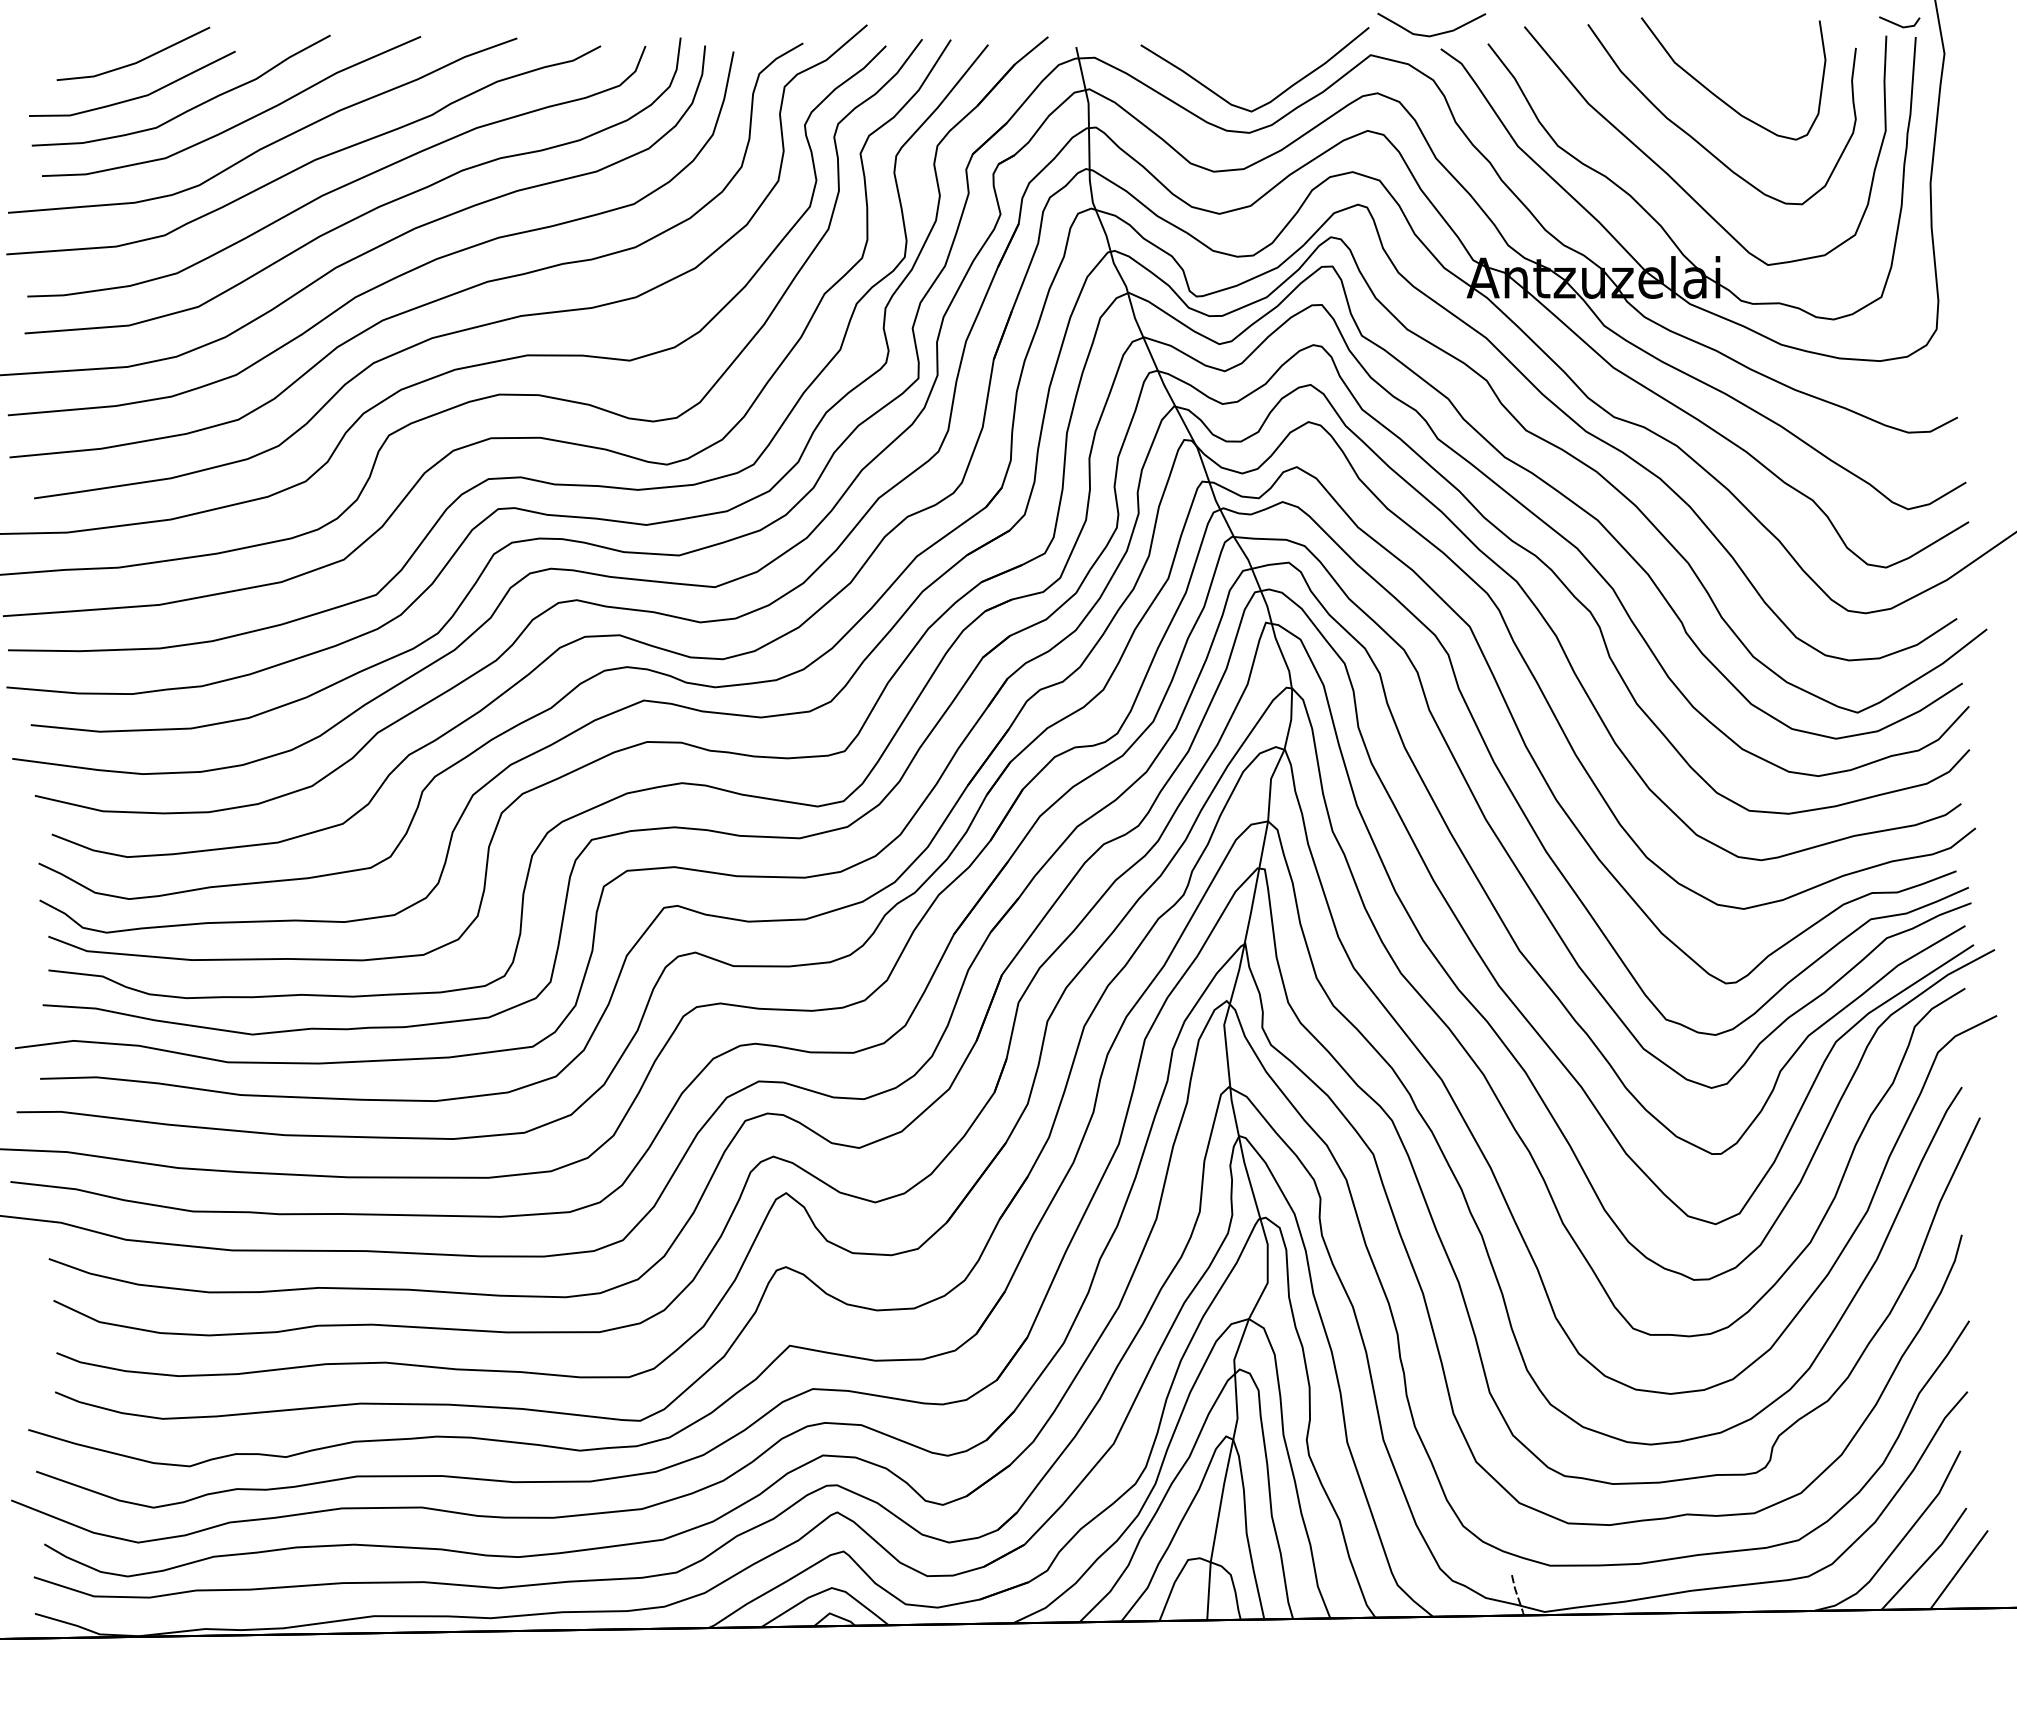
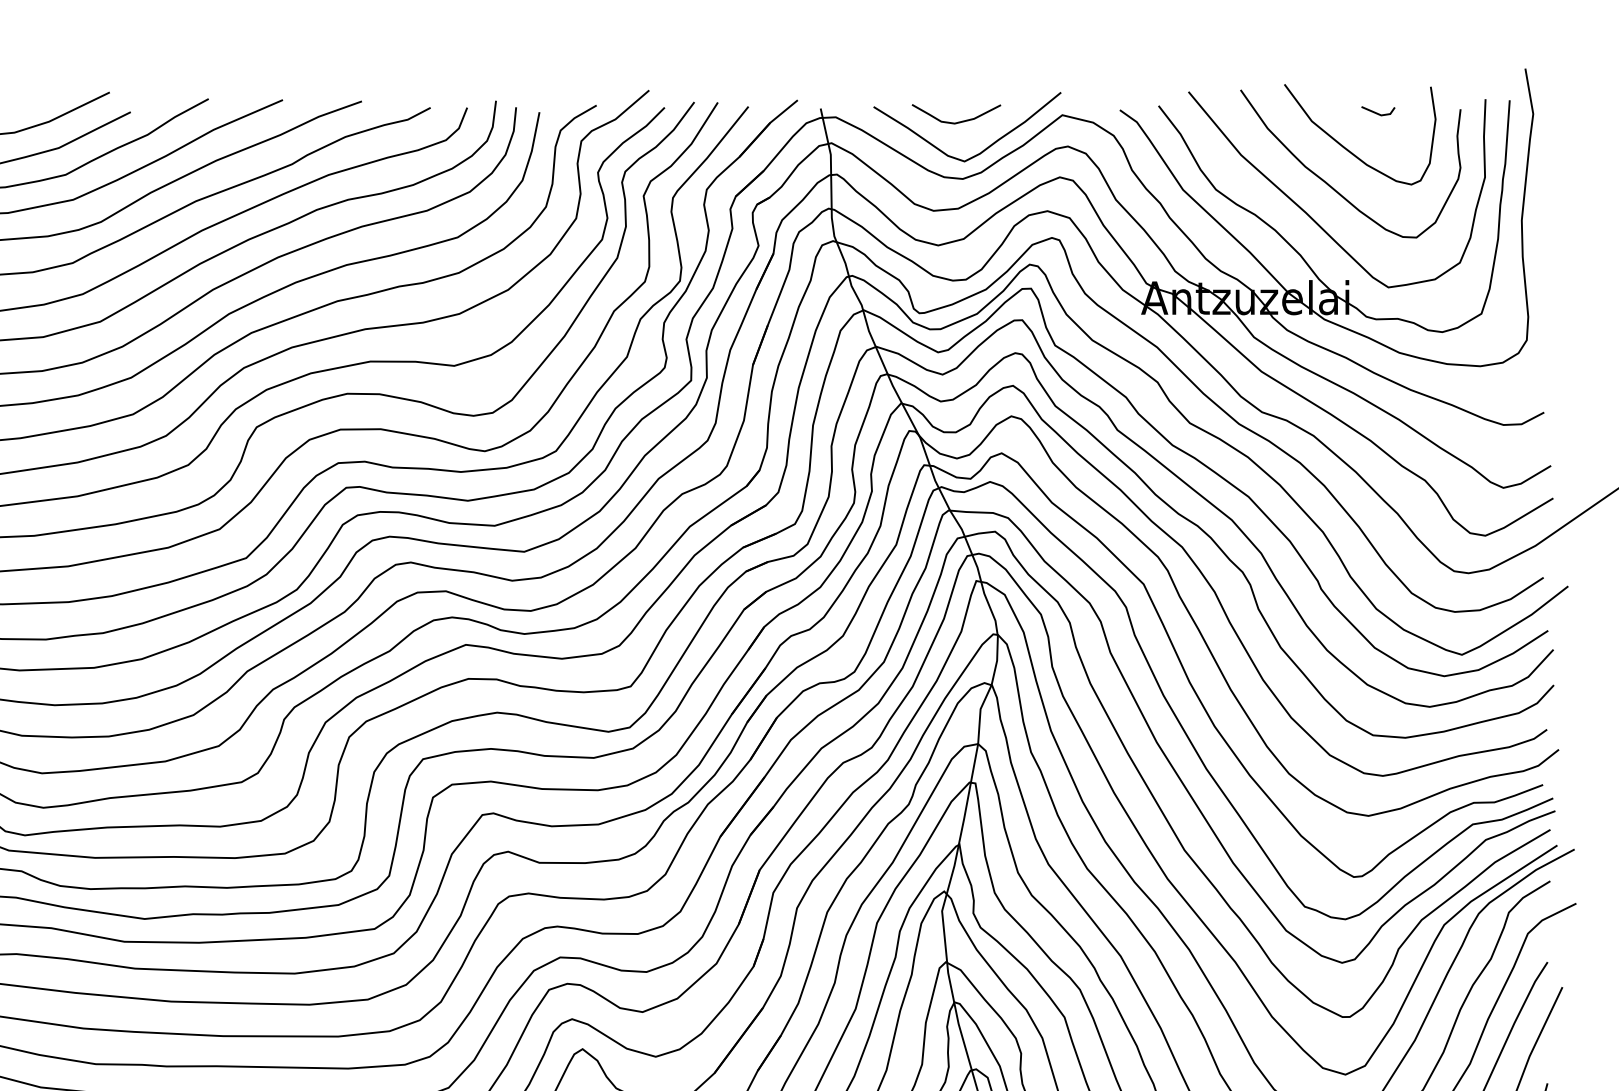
line: (1899, 24) -> (1378, 113), moved
curve: (1432, 34) -> (957, 122), moved

